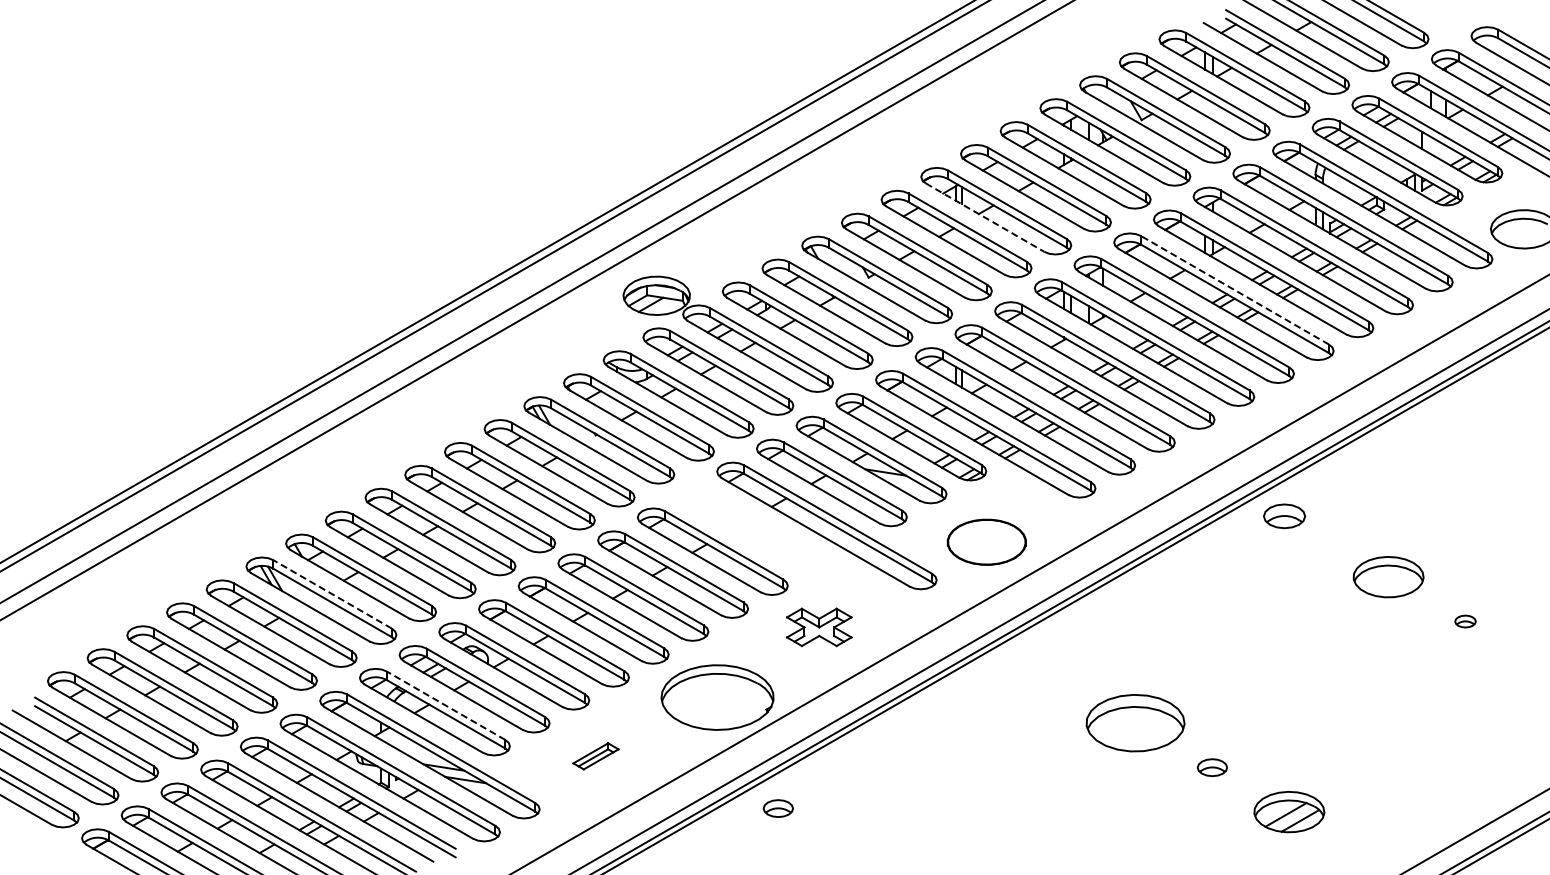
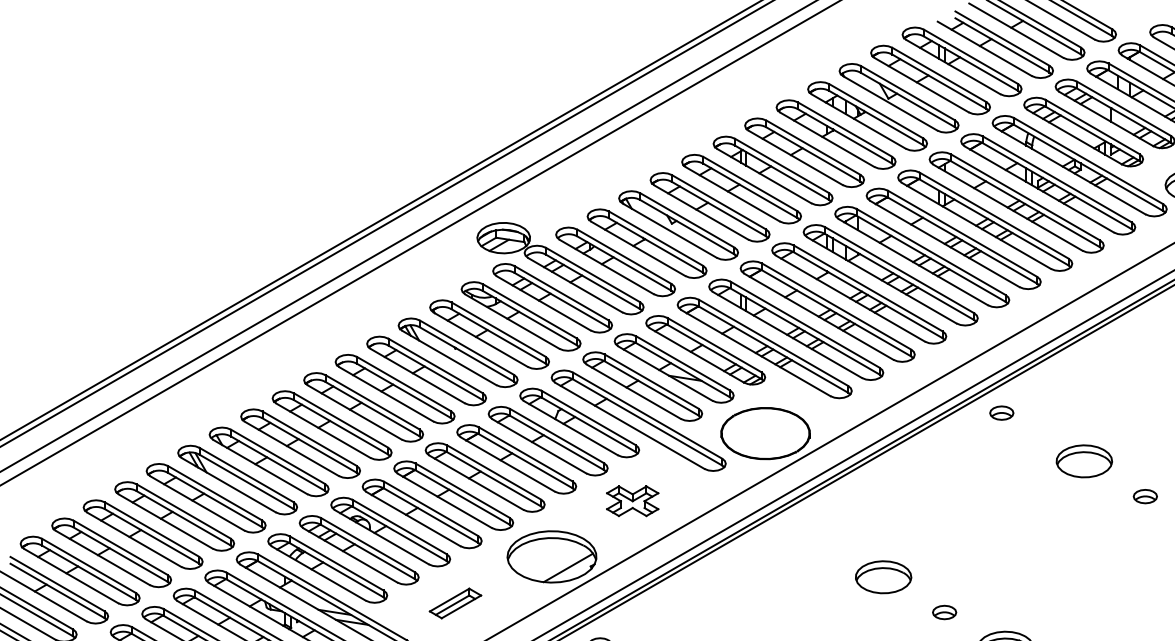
line: (985, 217) -> (764, 176), dashed -> solid
line: (1235, 290) -> (962, 233), dashed -> solid
part: (1284, 516) -> (1001, 413), size x0.71
part: (752, 528) -> (579, 422), added
part: (986, 542) -> (765, 433), size x1.43
line: (332, 594) -> (246, 475), dashed -> solid
part: (1465, 621) -> (1145, 496), size x1.43
line: (445, 705) -> (336, 563), dashed -> solid
line: (738, 711) -> (568, 567), added
part: (1135, 723) -> (883, 577), size x0.71
part: (595, 756) -> (455, 603), size x1.43

